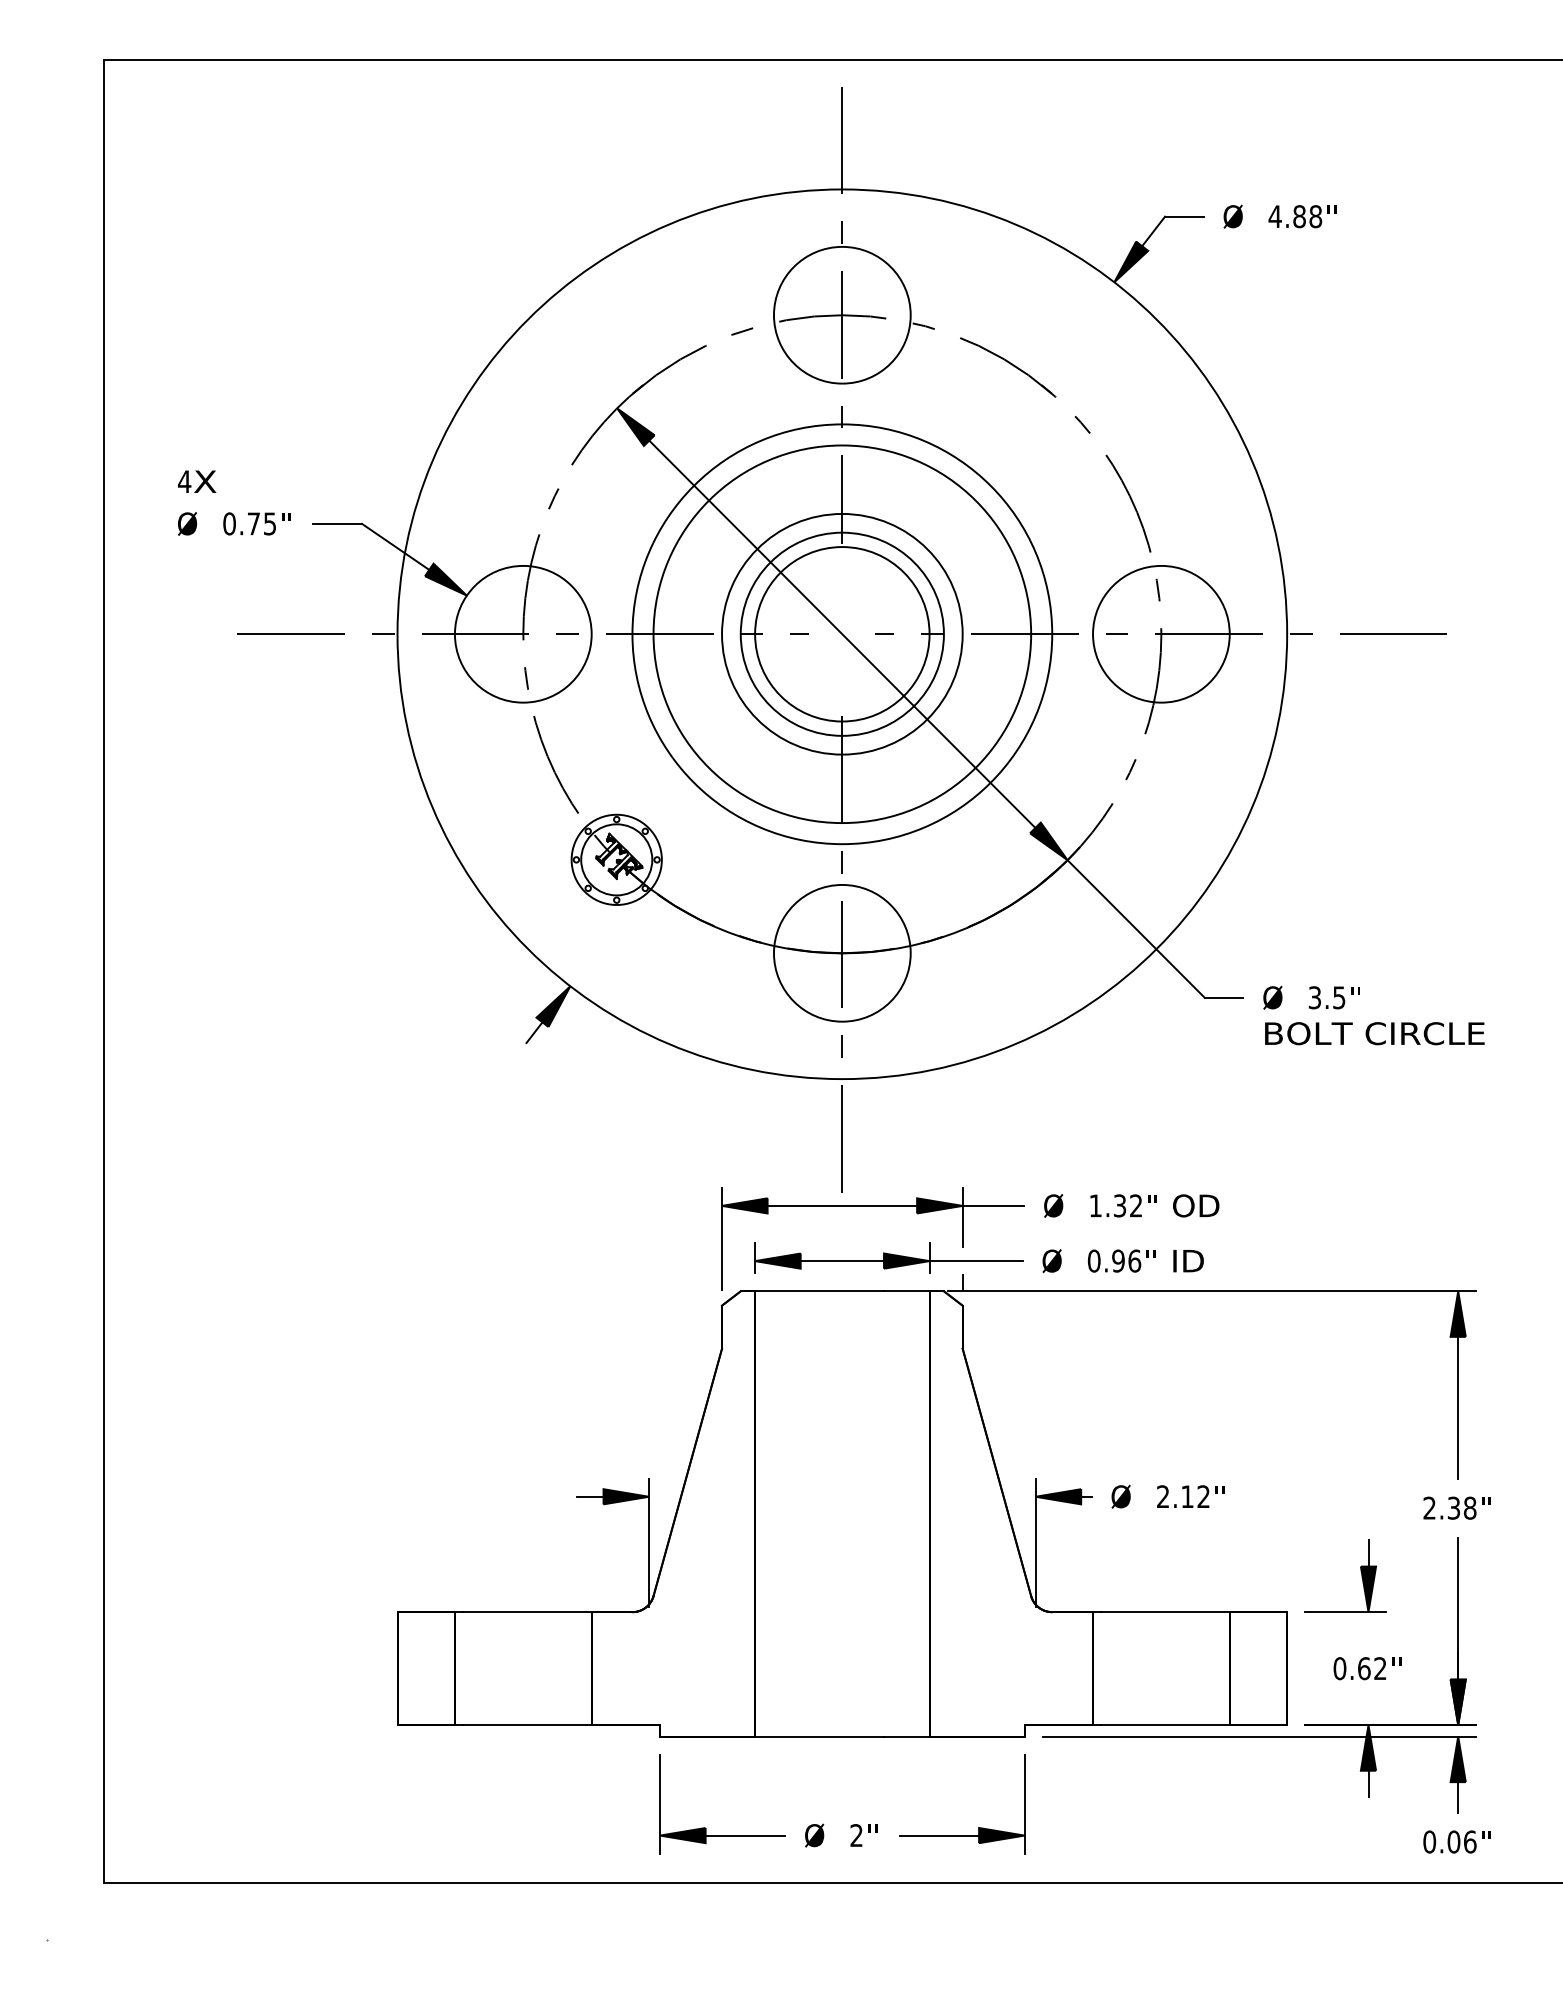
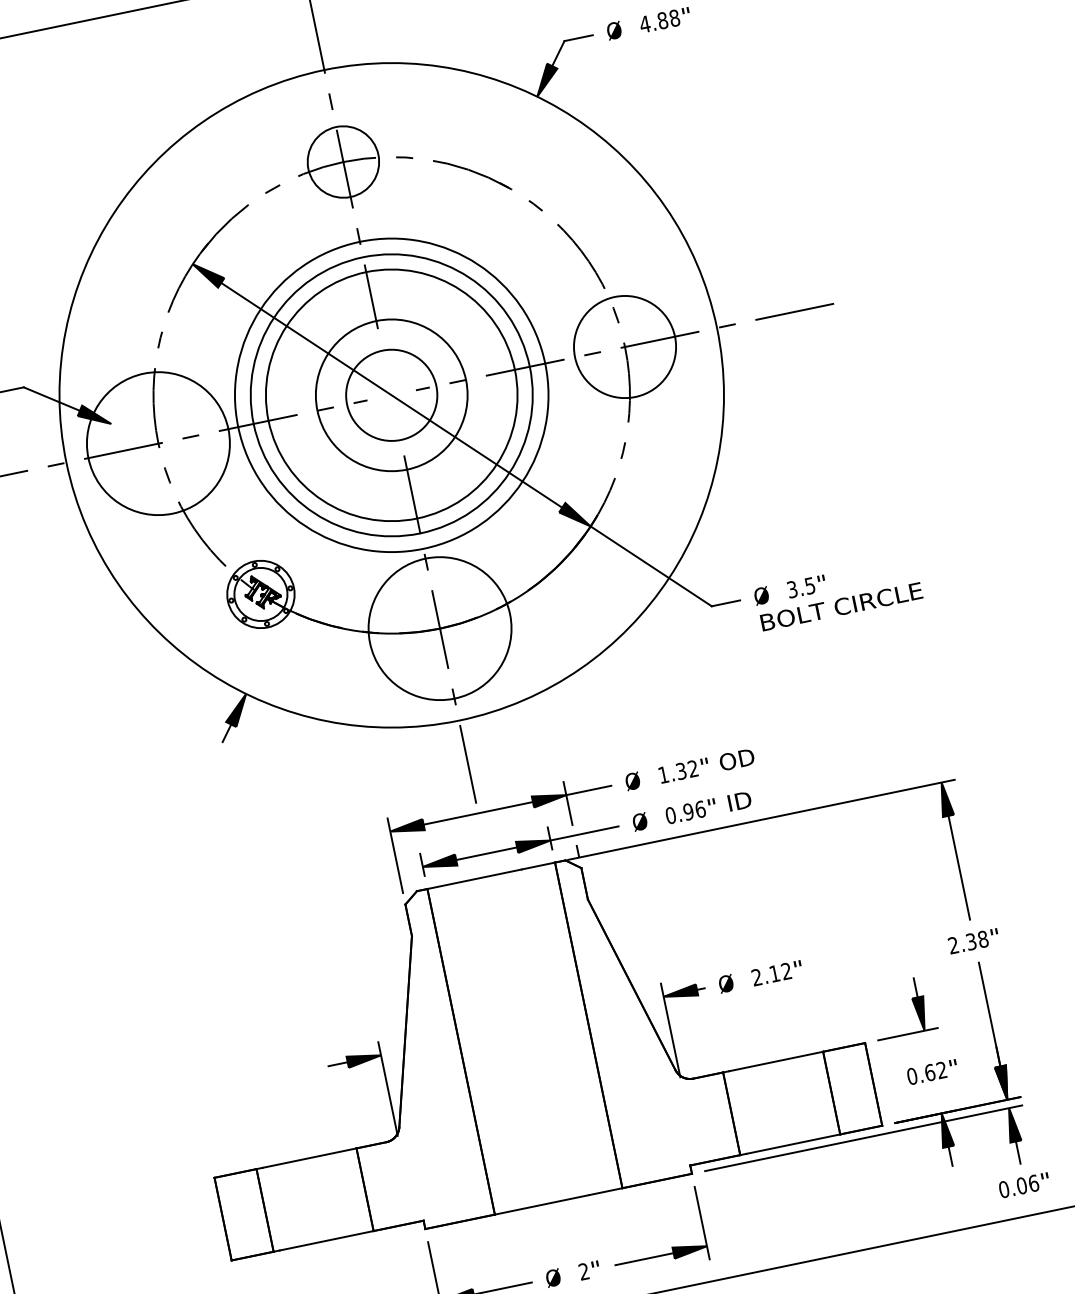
circle: (841, 314) -> (342, 161), size x0.7
circle: (522, 633) -> (157, 443), size x1.4
circle: (842, 633) -> (391, 394), size x1.4
circle: (842, 634) -> (391, 395), size x0.7
circle: (841, 952) -> (439, 628), size x1.4

